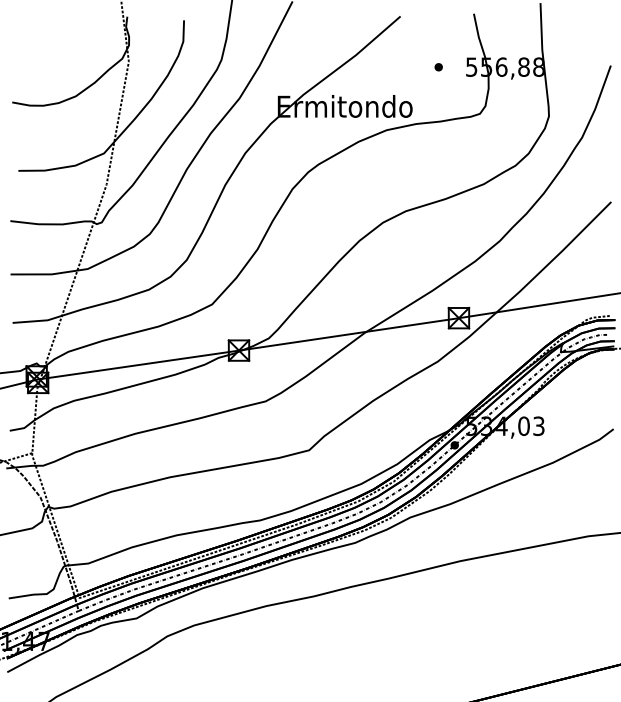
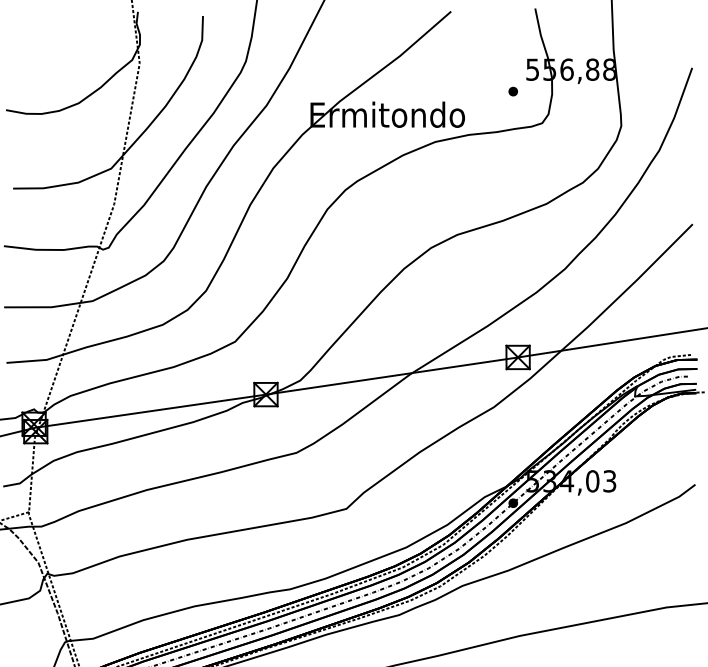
part: (438, 67) -> (513, 91), moved

